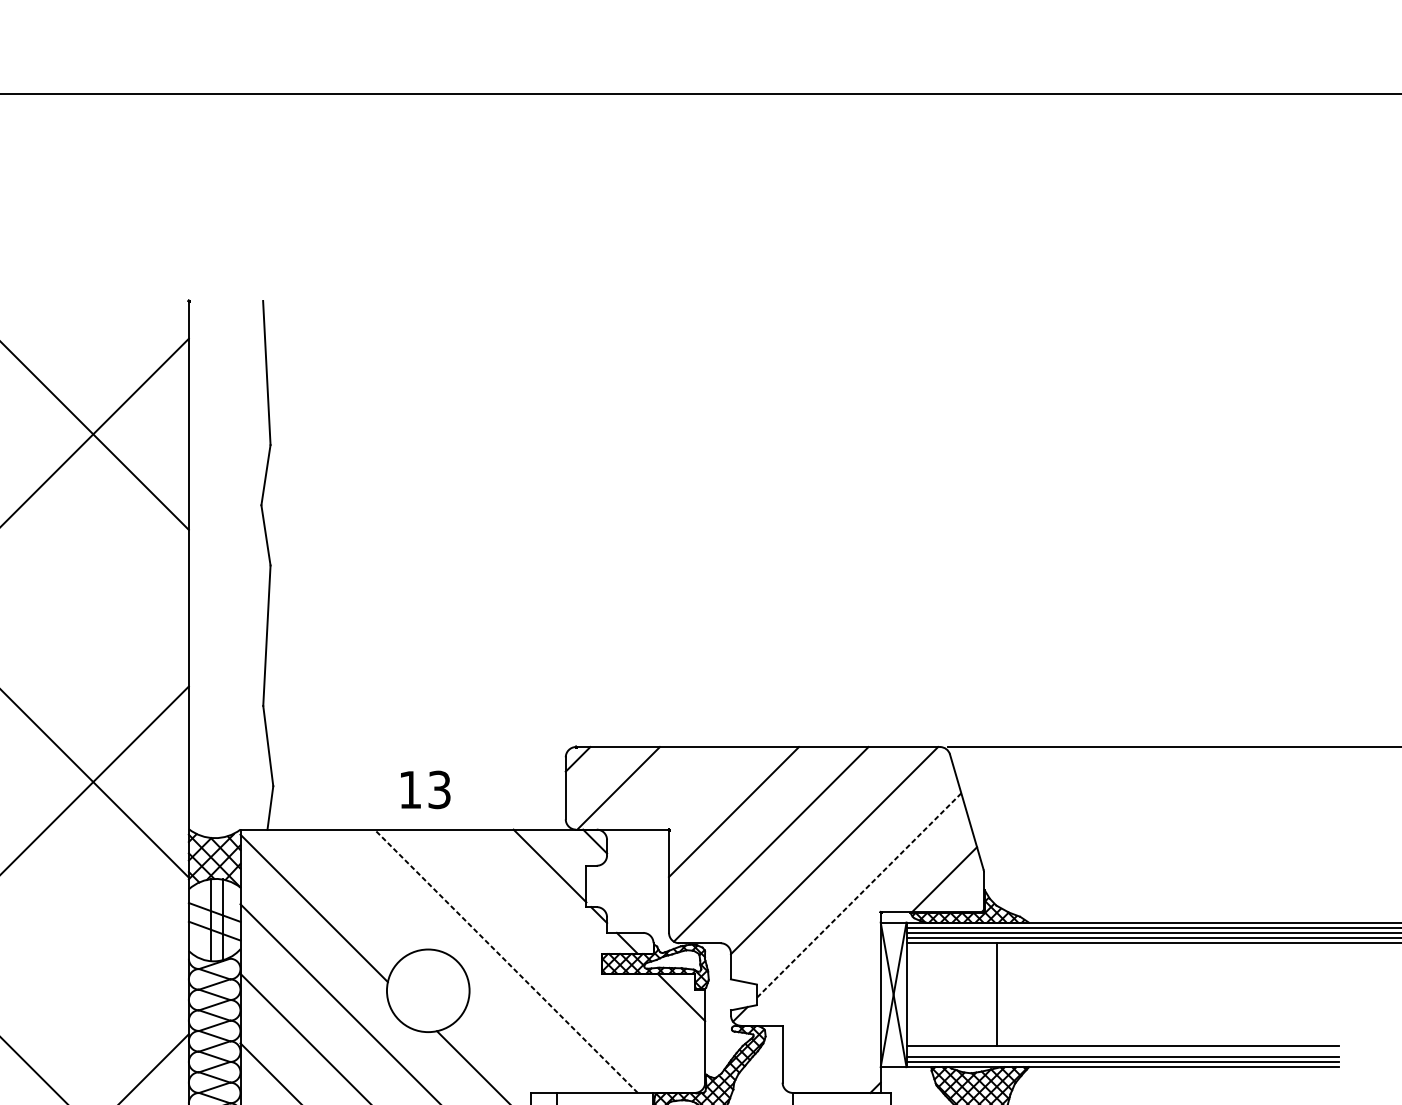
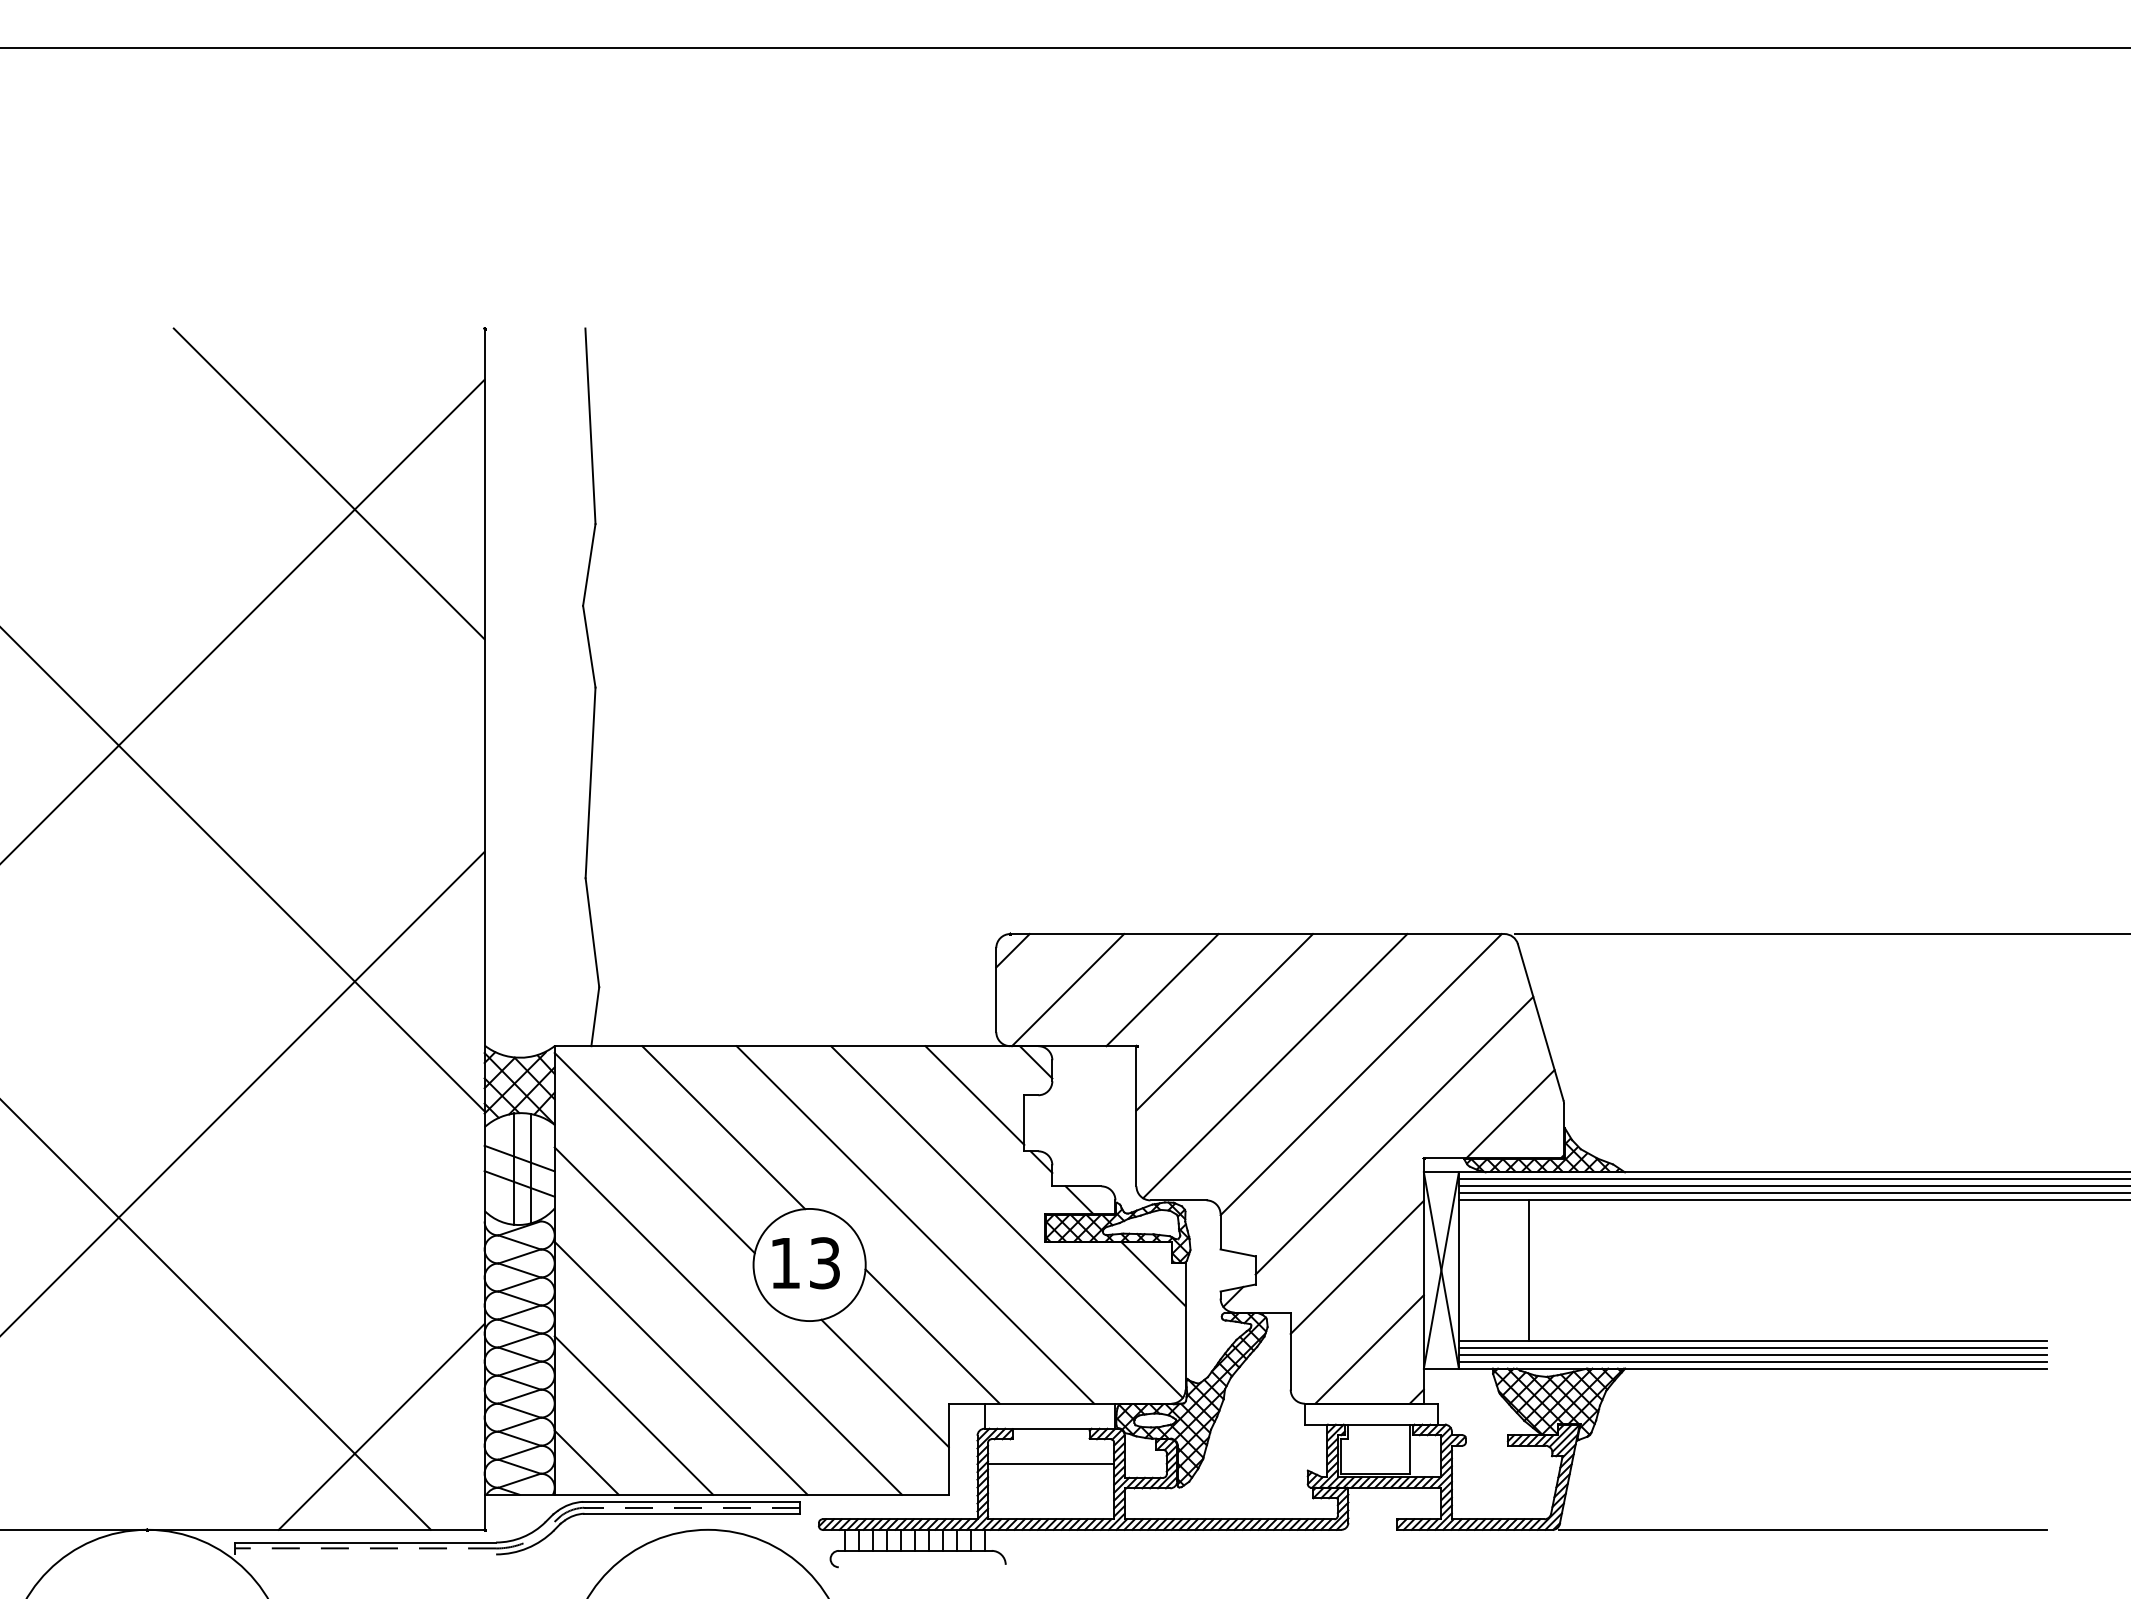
line: (688, 788) -> (1162, 990), added
text: (425, 790) -> (805, 1263), moved
line: (364, 889) -> (723, 1127), added
line: (859, 896) -> (1394, 1136), dashed -> solid
line: (573, 958) -> (1006, 1221), added
line: (506, 960) -> (915, 1224), dashed -> solid
line: (831, 991) -> (1356, 1266), added
line: (997, 994) -> (1529, 1270), moved
line: (518, 1043) -> (932, 1336), added
line: (1122, 1051) -> (1752, 1347), added
line: (840, 1053) -> (1369, 1349), added

